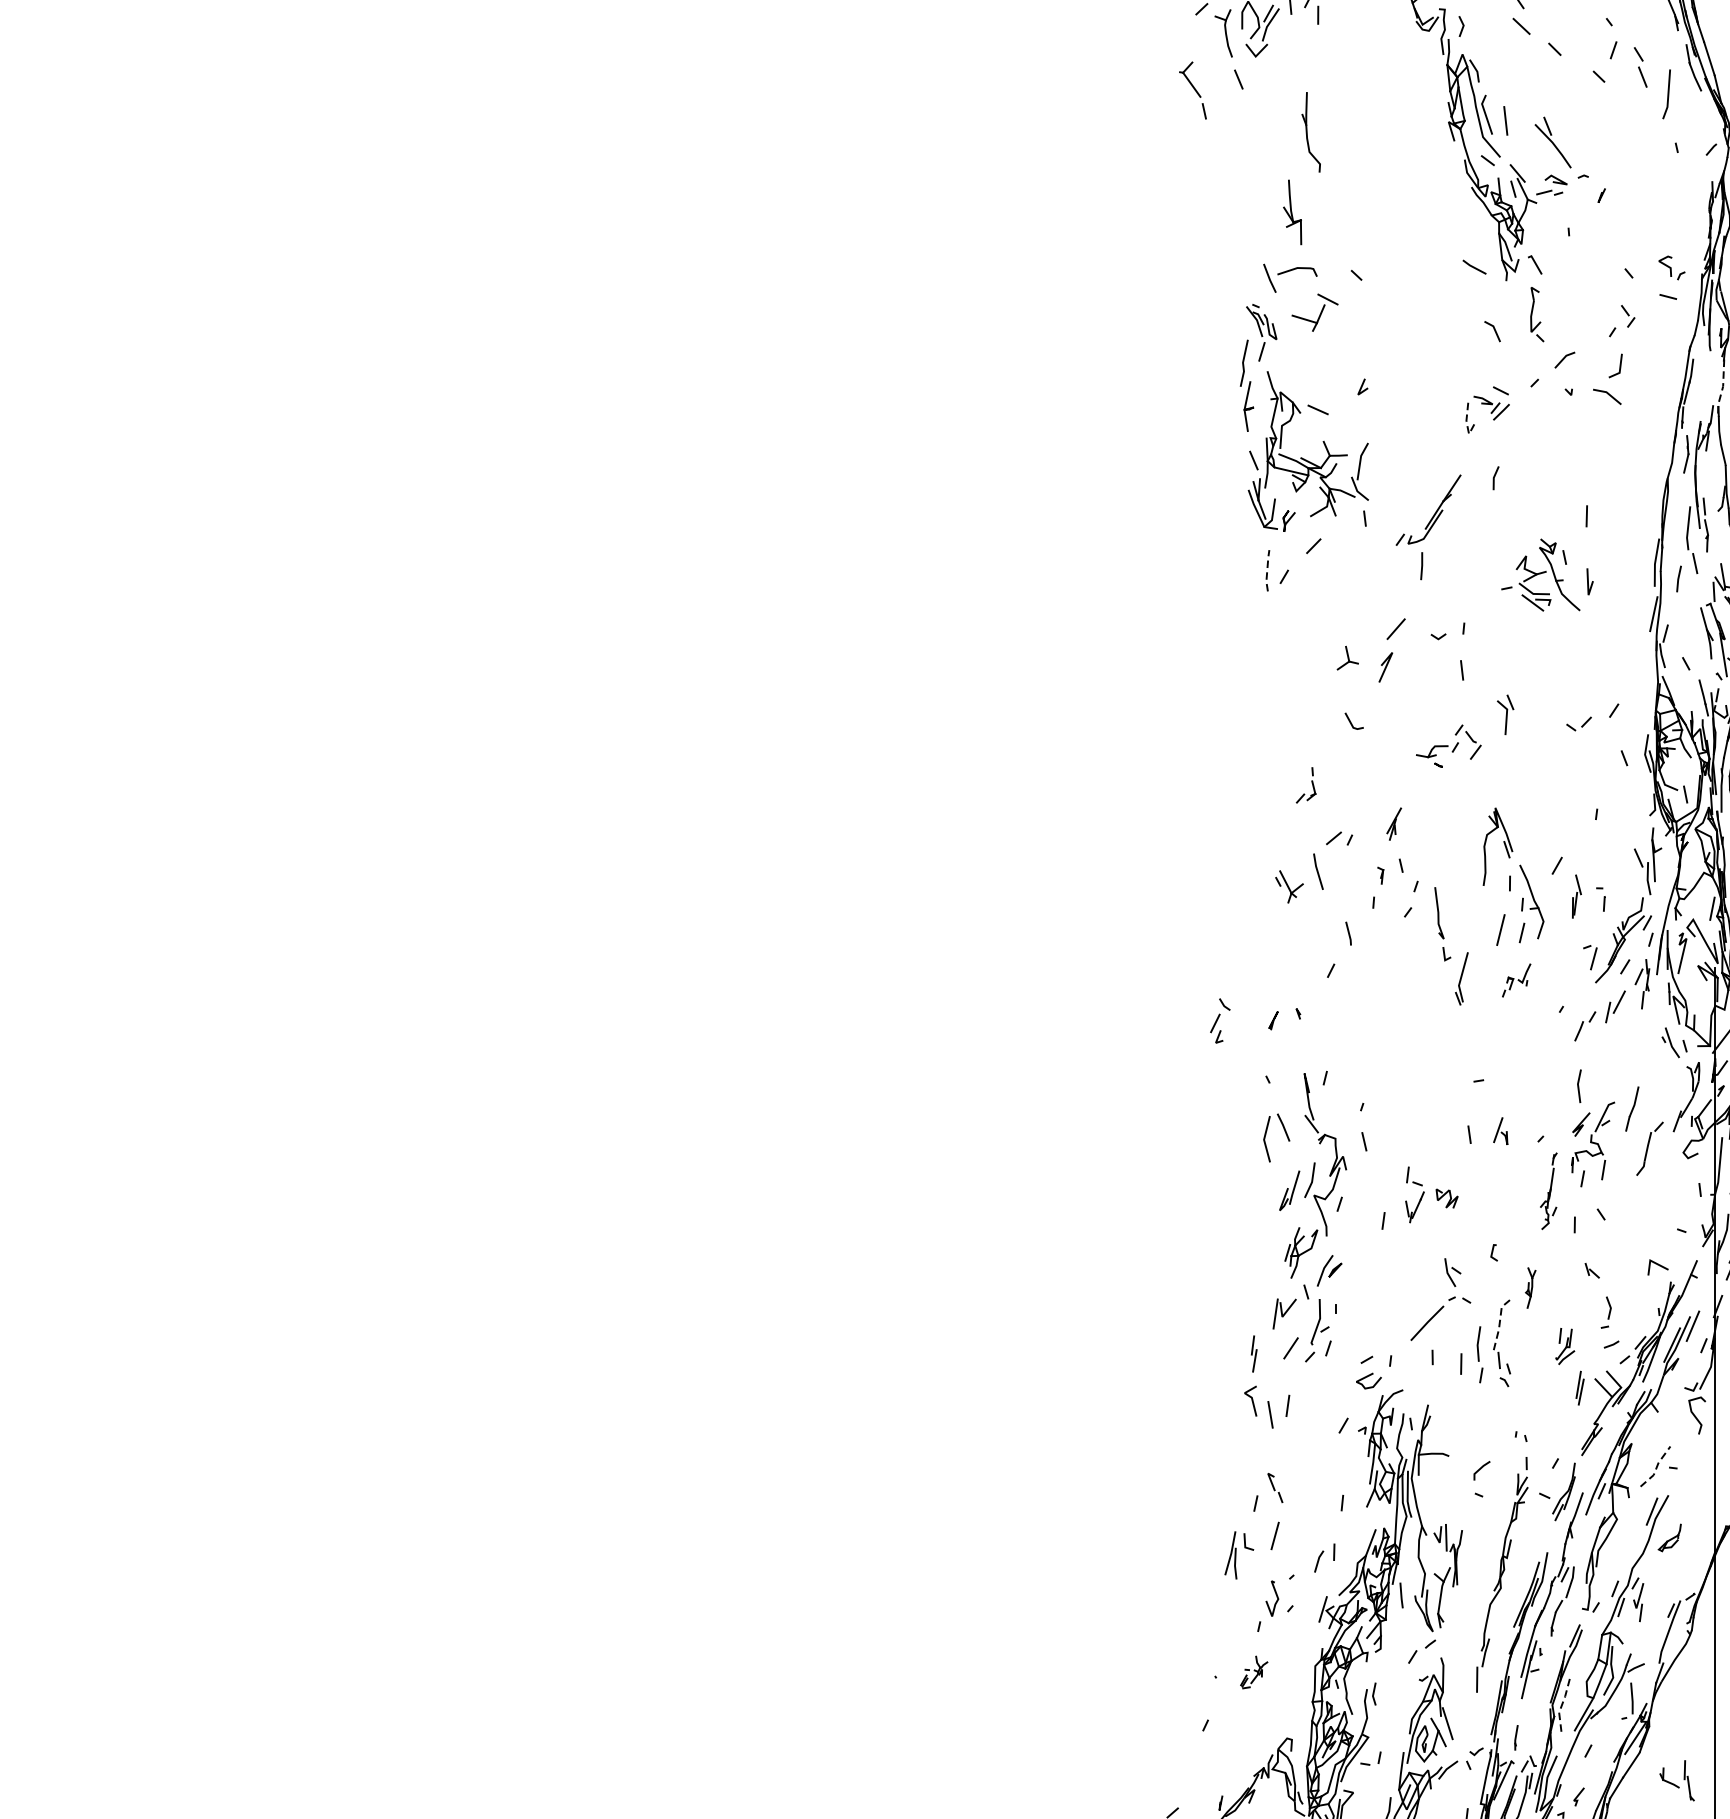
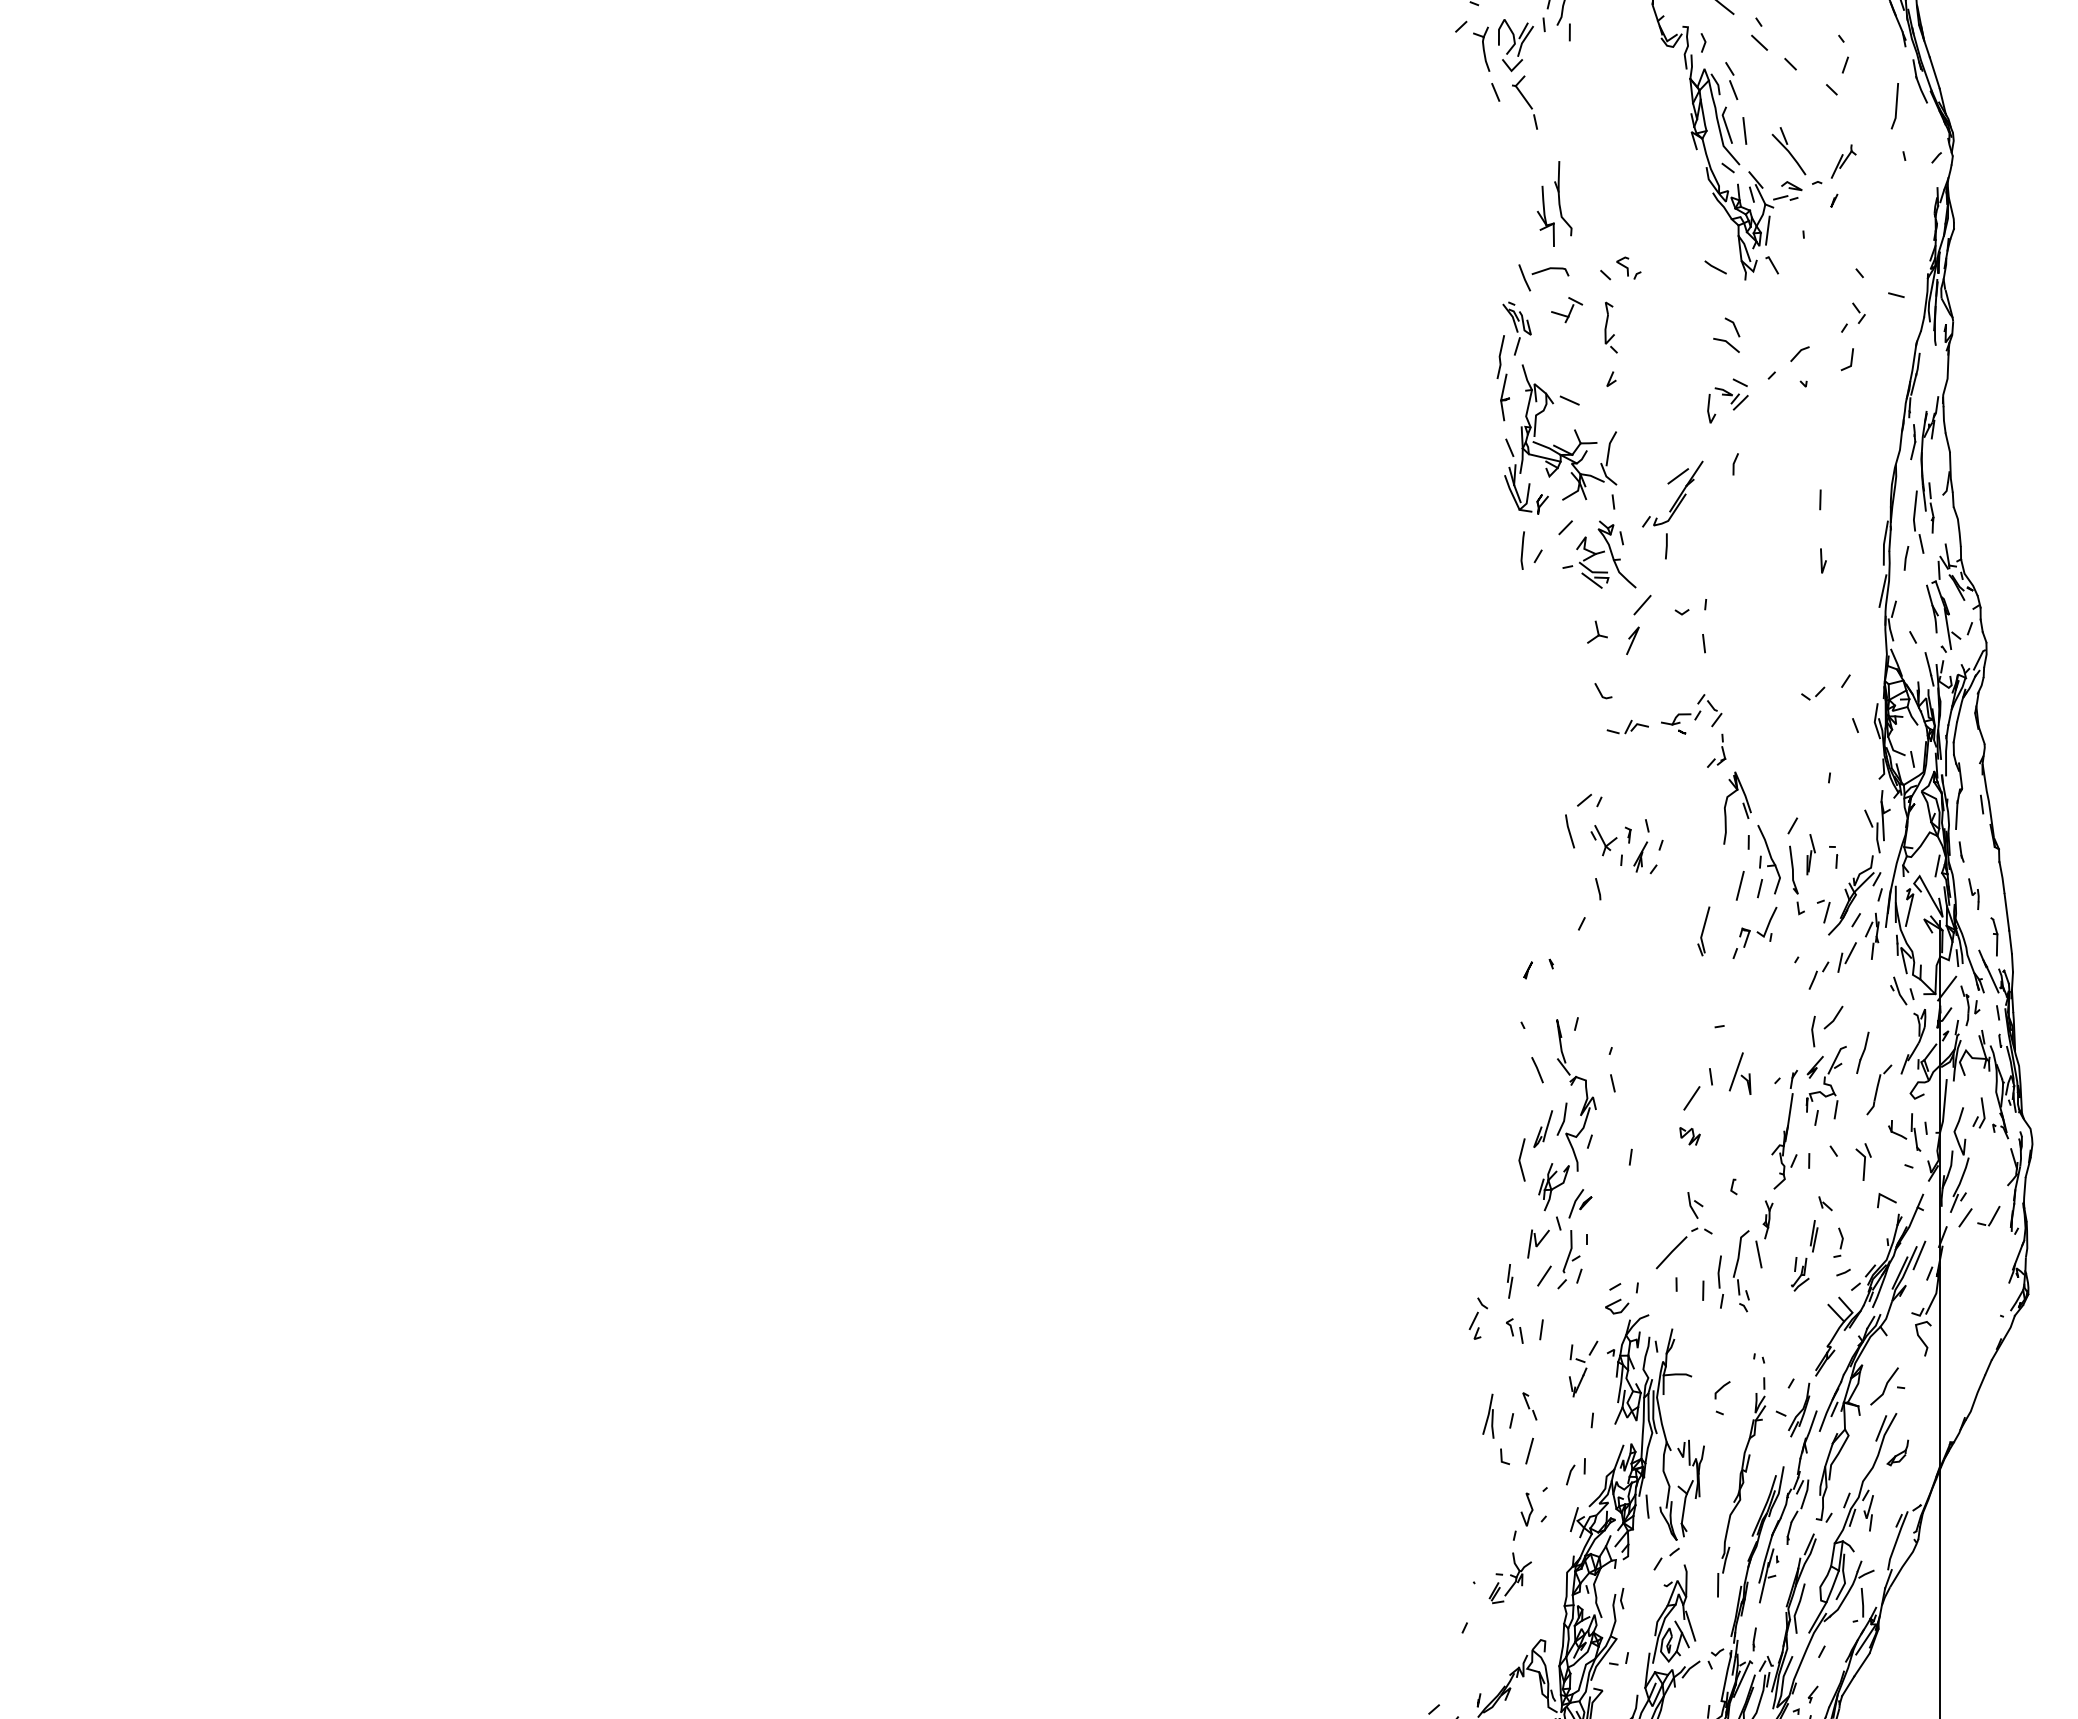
part: (1640, 67) -> (1731, 81), moved
part: (1192, 90) -> (1524, 102), moved
part: (1311, 132) -> (1563, 198), moved
part: (1611, 153) -> (1843, 161), added
line: (1530, 227) -> (1767, 230), added
part: (1671, 267) -> (1628, 267), moved
part: (1315, 313) -> (1567, 310), size x0.71
part: (1536, 314) -> (1610, 327), moved
line: (1723, 385) -> (1947, 377), dashed -> solid
line: (1608, 394) -> (1727, 343), moved
line: (1466, 423) -> (1708, 413), dashed -> solid
line: (1434, 491) -> (1678, 476), added
line: (1267, 570) -> (1522, 550), dashed -> solid
part: (1540, 574) -> (1599, 554), moved
part: (1505, 714) -> (1863, 1161), moved
part: (1380, 759) -> (1627, 726), added
part: (1306, 784) -> (1716, 750), moved
part: (1393, 823) -> (1640, 856), moved
part: (1288, 886) -> (1603, 840), moved
part: (1442, 924) -> (1796, 880), moved
part: (1516, 980) -> (1754, 932), size x1.67
part: (1219, 1020) -> (1477, 1318), moved
line: (1601, 1071) -> (1834, 1017), added
part: (1500, 1131) -> (1739, 1073), size x1.67
line: (1265, 1138) -> (1520, 1159), moved
line: (1448, 1157) -> (1691, 1098), added
part: (1548, 1191) -> (1784, 1129), size x1.67
part: (1420, 1196) -> (1583, 1372), moved
line: (1500, 1321) -> (1739, 1251), dashed -> solid
line: (1520, 1325) -> (1758, 1254), added
part: (1579, 1388) -> (1813, 1236), moved
part: (1258, 1406) -> (1514, 1330), size x0.62
line: (1656, 1467) -> (1885, 1387), dashed -> solid
part: (1231, 1554) -> (1488, 1415), moved
part: (1253, 1672) -> (1509, 1578), size x1.67
line: (1562, 1703) -> (1797, 1607), dashed -> solid
part: (1676, 1780) -> (1904, 1132), moved

